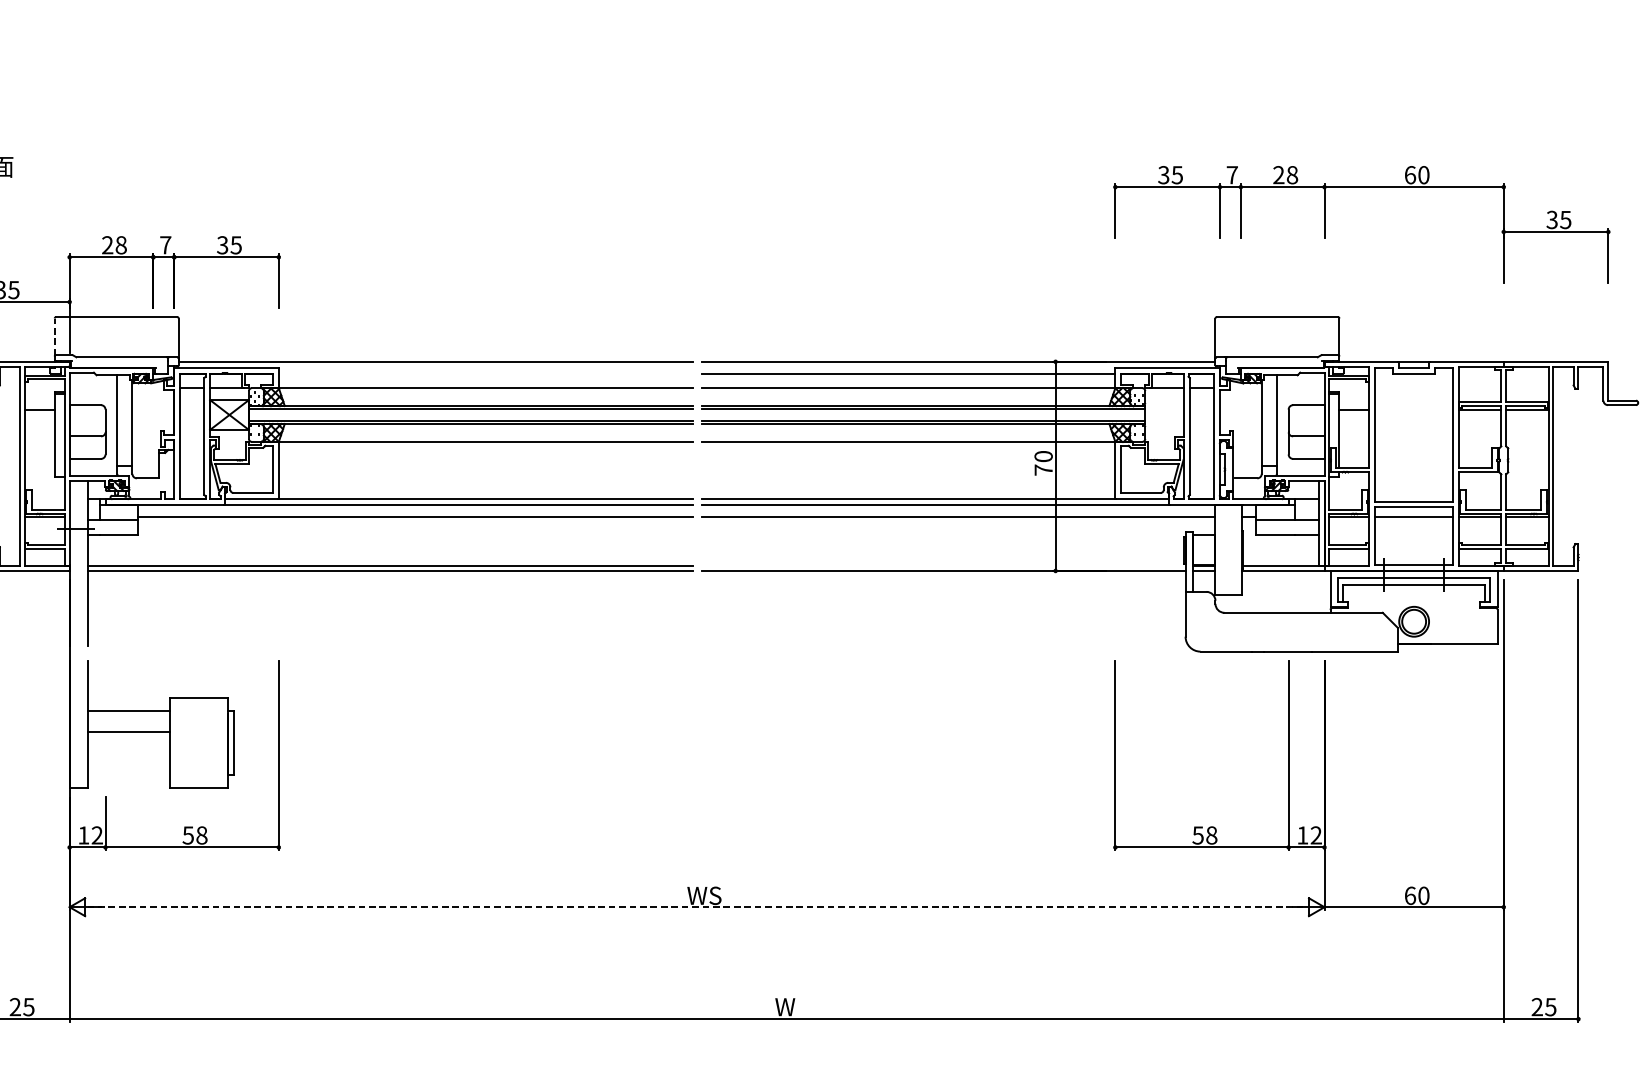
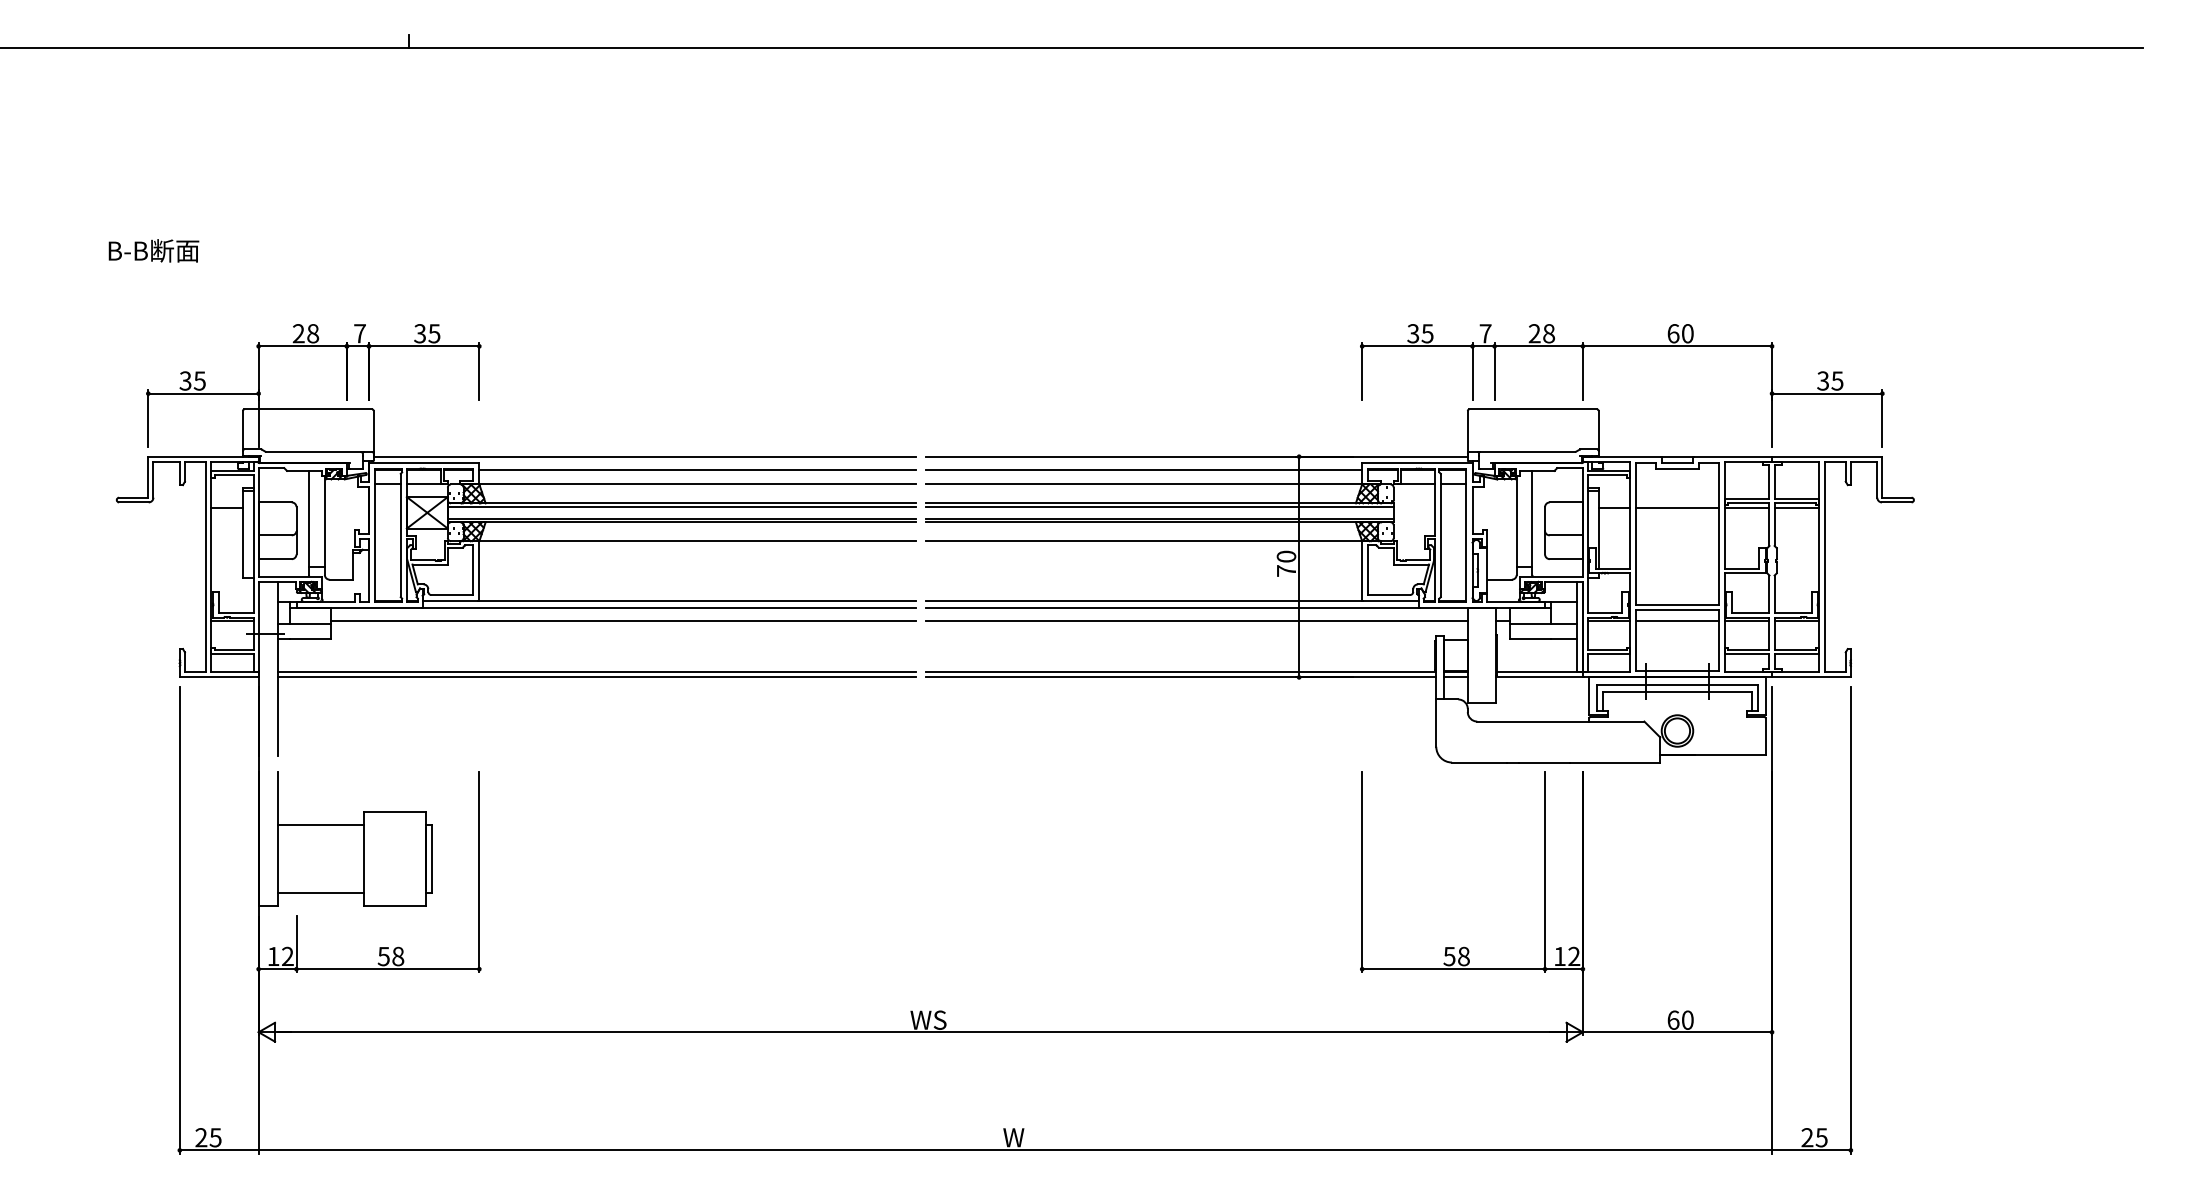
part: (1362, 187) -> (1622, 346), moved
line: (54, 336) -> (242, 429), dashed -> solid
line: (485, 373) -> (697, 469), added
line: (1414, 409) -> (1677, 507), added
line: (943, 566) -> (1180, 672), added
line: (128, 732) -> (320, 892), moved
line: (697, 907) -> (921, 1032), dashed -> solid

